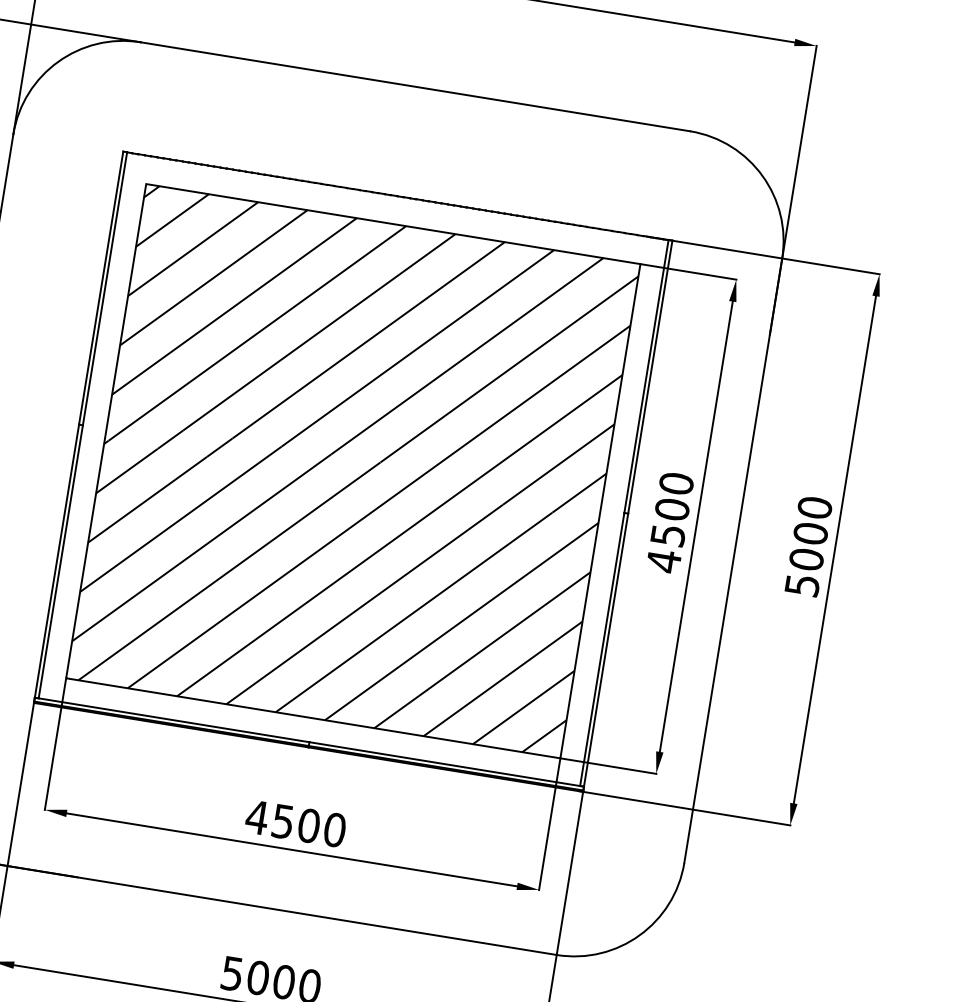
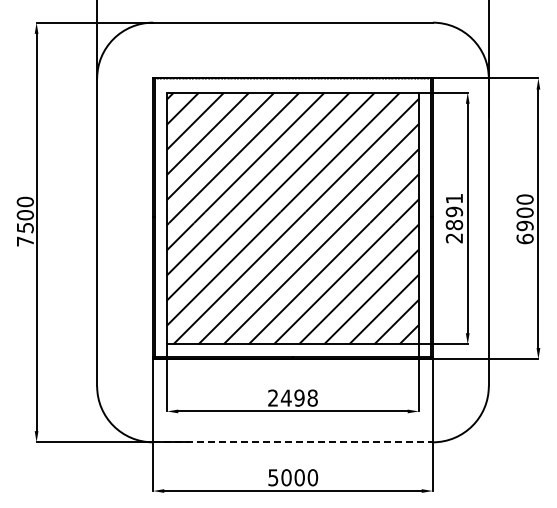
text: (670, 522) -> (454, 218), 4500 -> 2891
text: (803, 572) -> (524, 232), 5000 -> 6900
text: (295, 822) -> (292, 397), 4500 -> 2498
line: (283, 911) -> (293, 442), solid -> dashed

